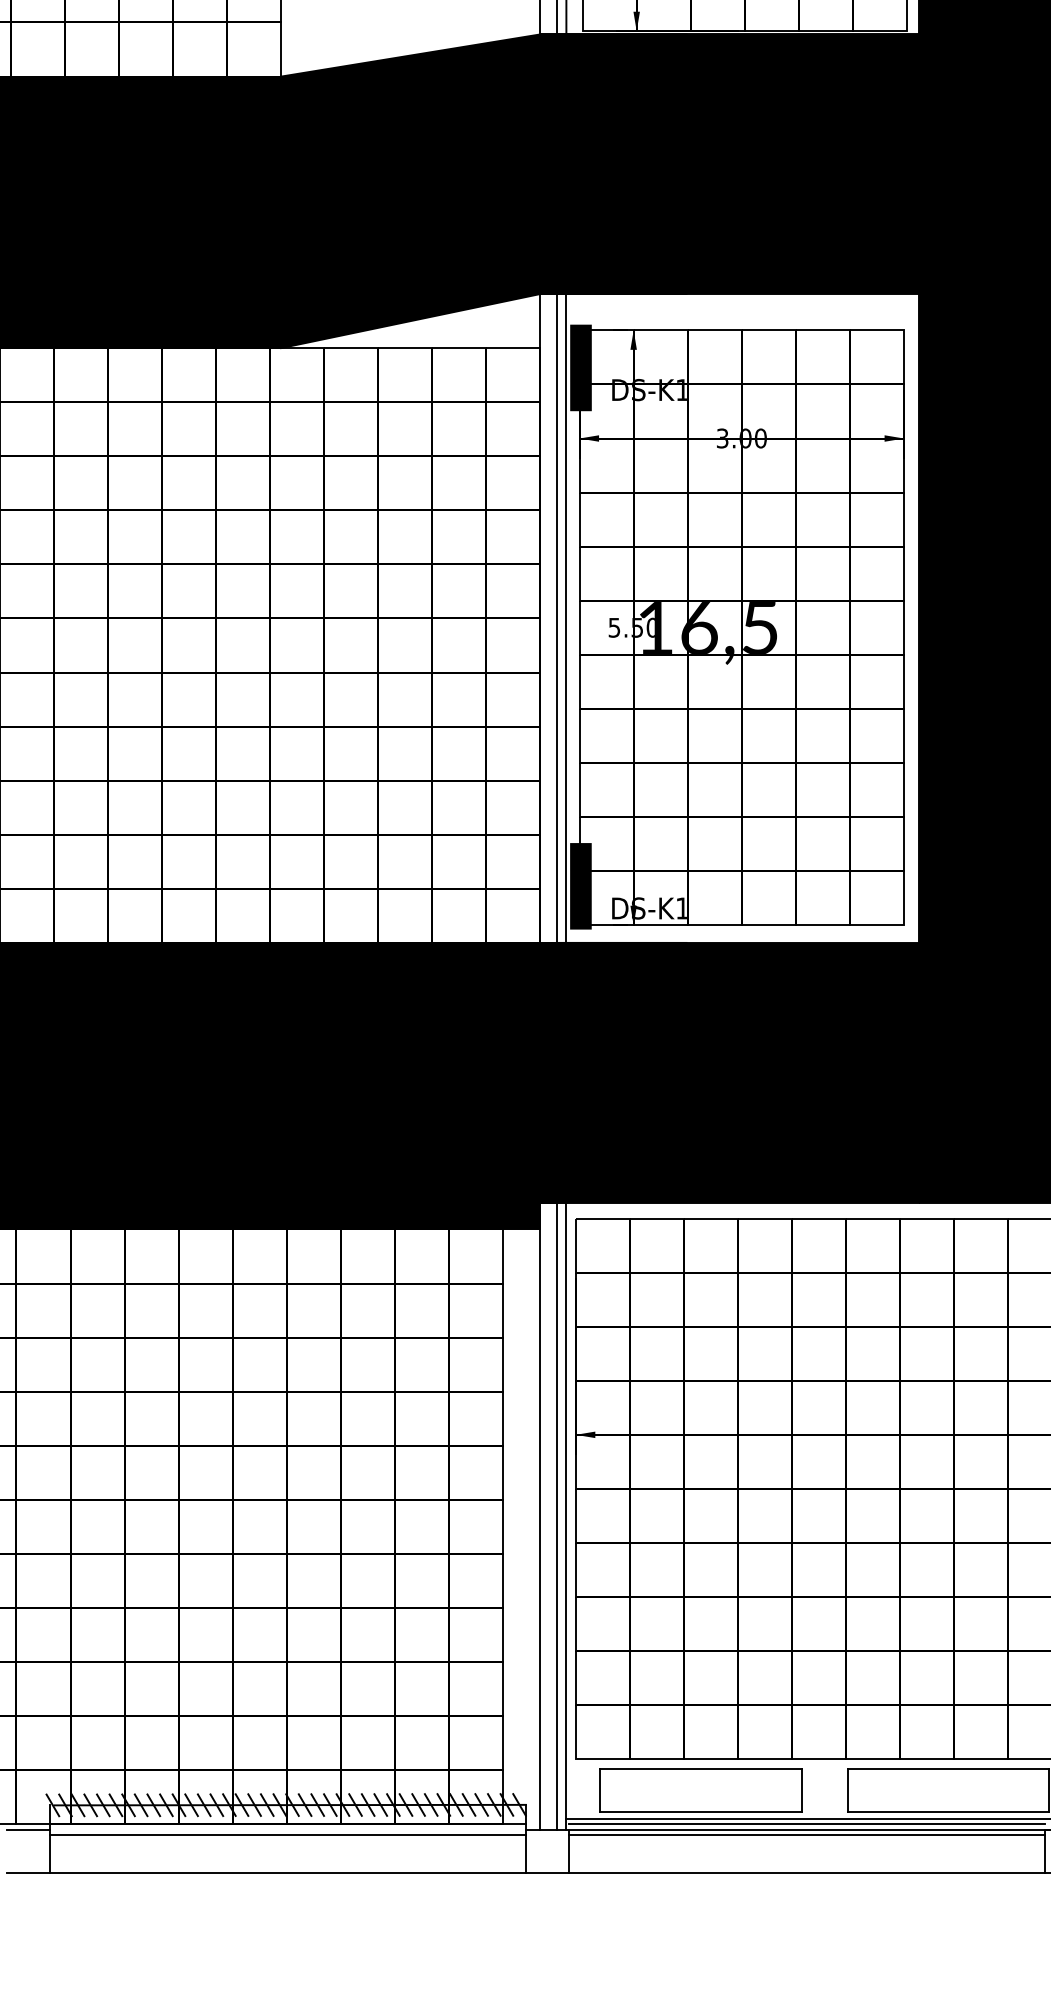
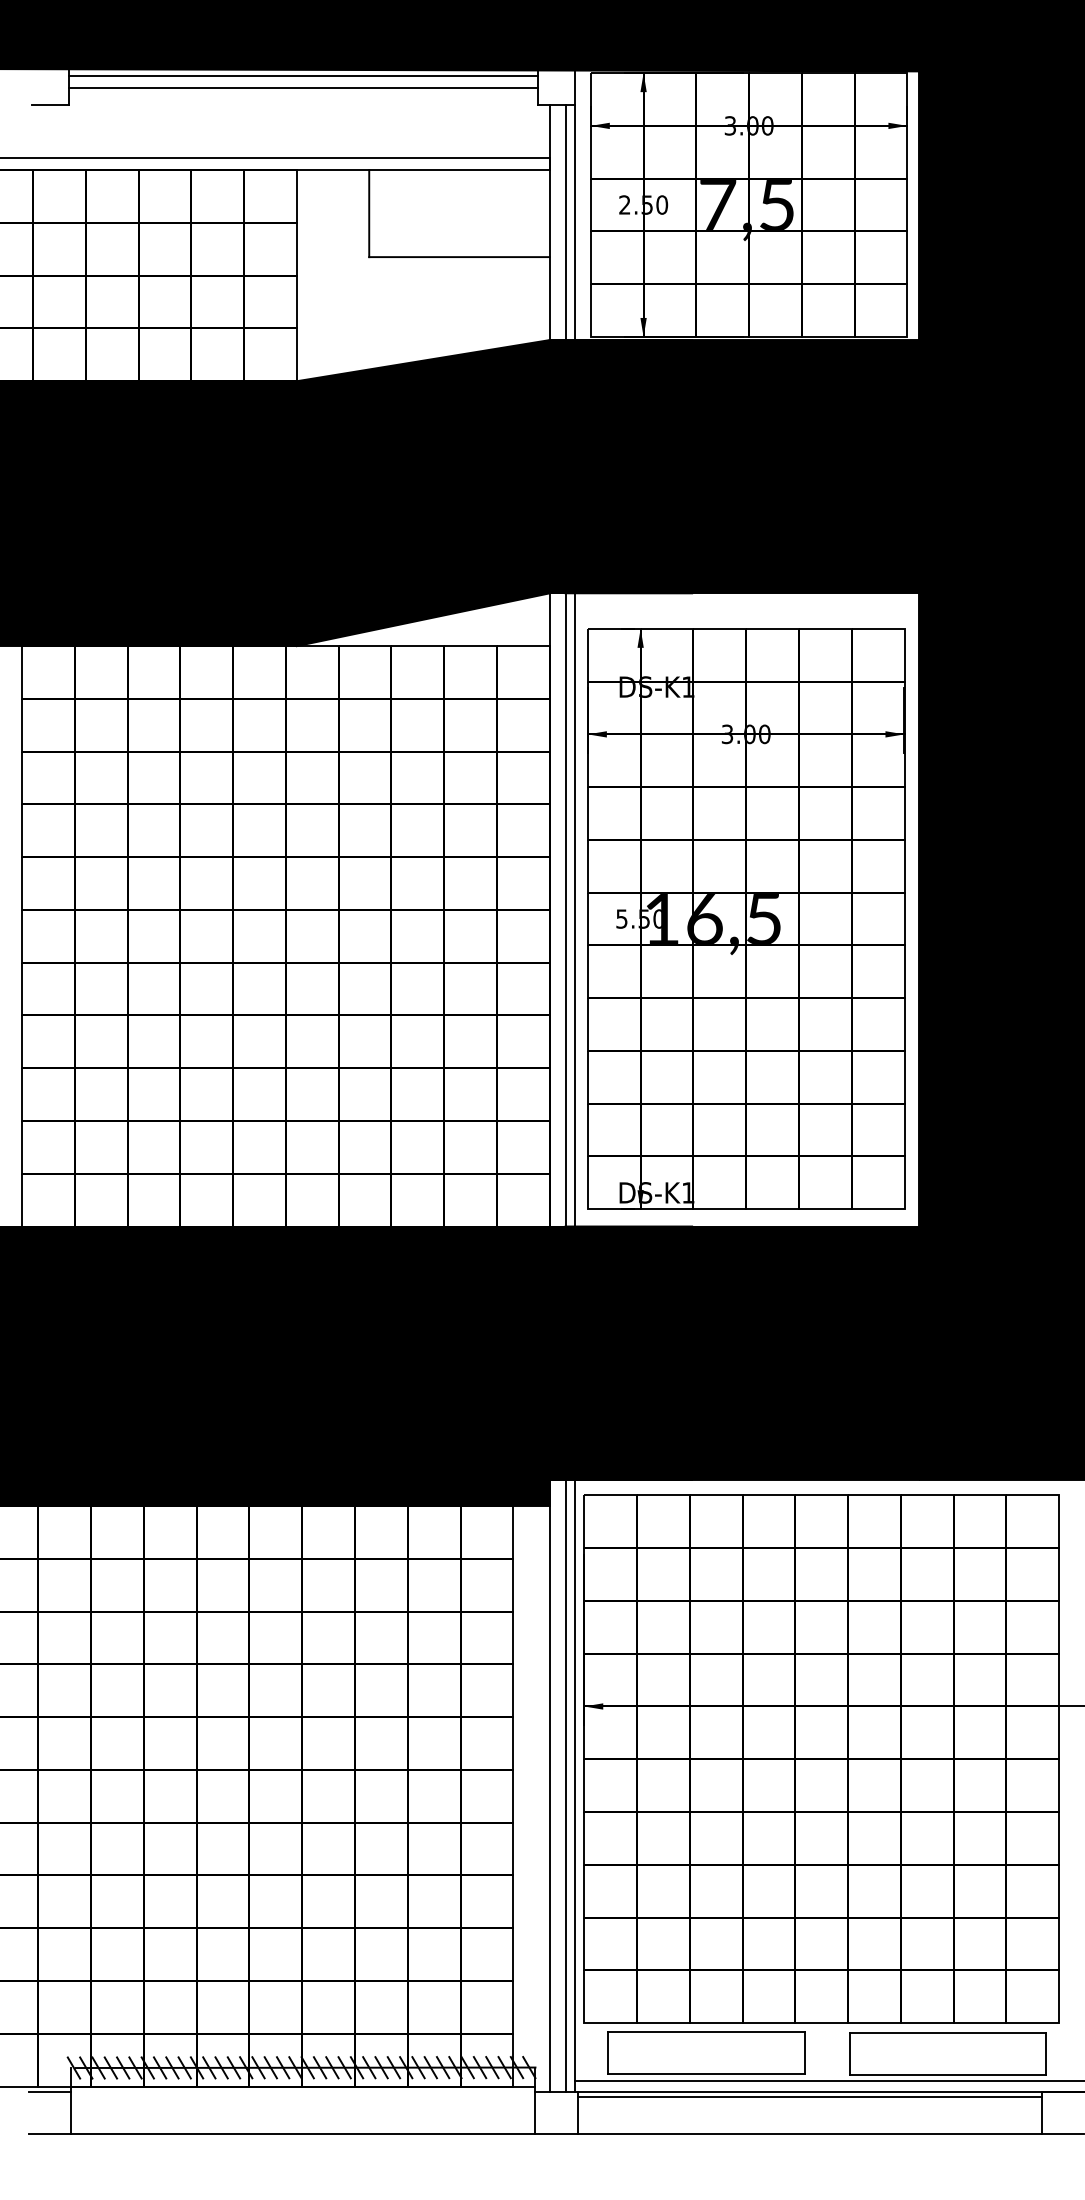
fill: (580, 367) -> (588, 665), removed
fill: (580, 886) -> (588, 1171), removed
line: (806, 1824) -> (809, 2086), removed
line: (288, 1835) -> (303, 2097), removed

